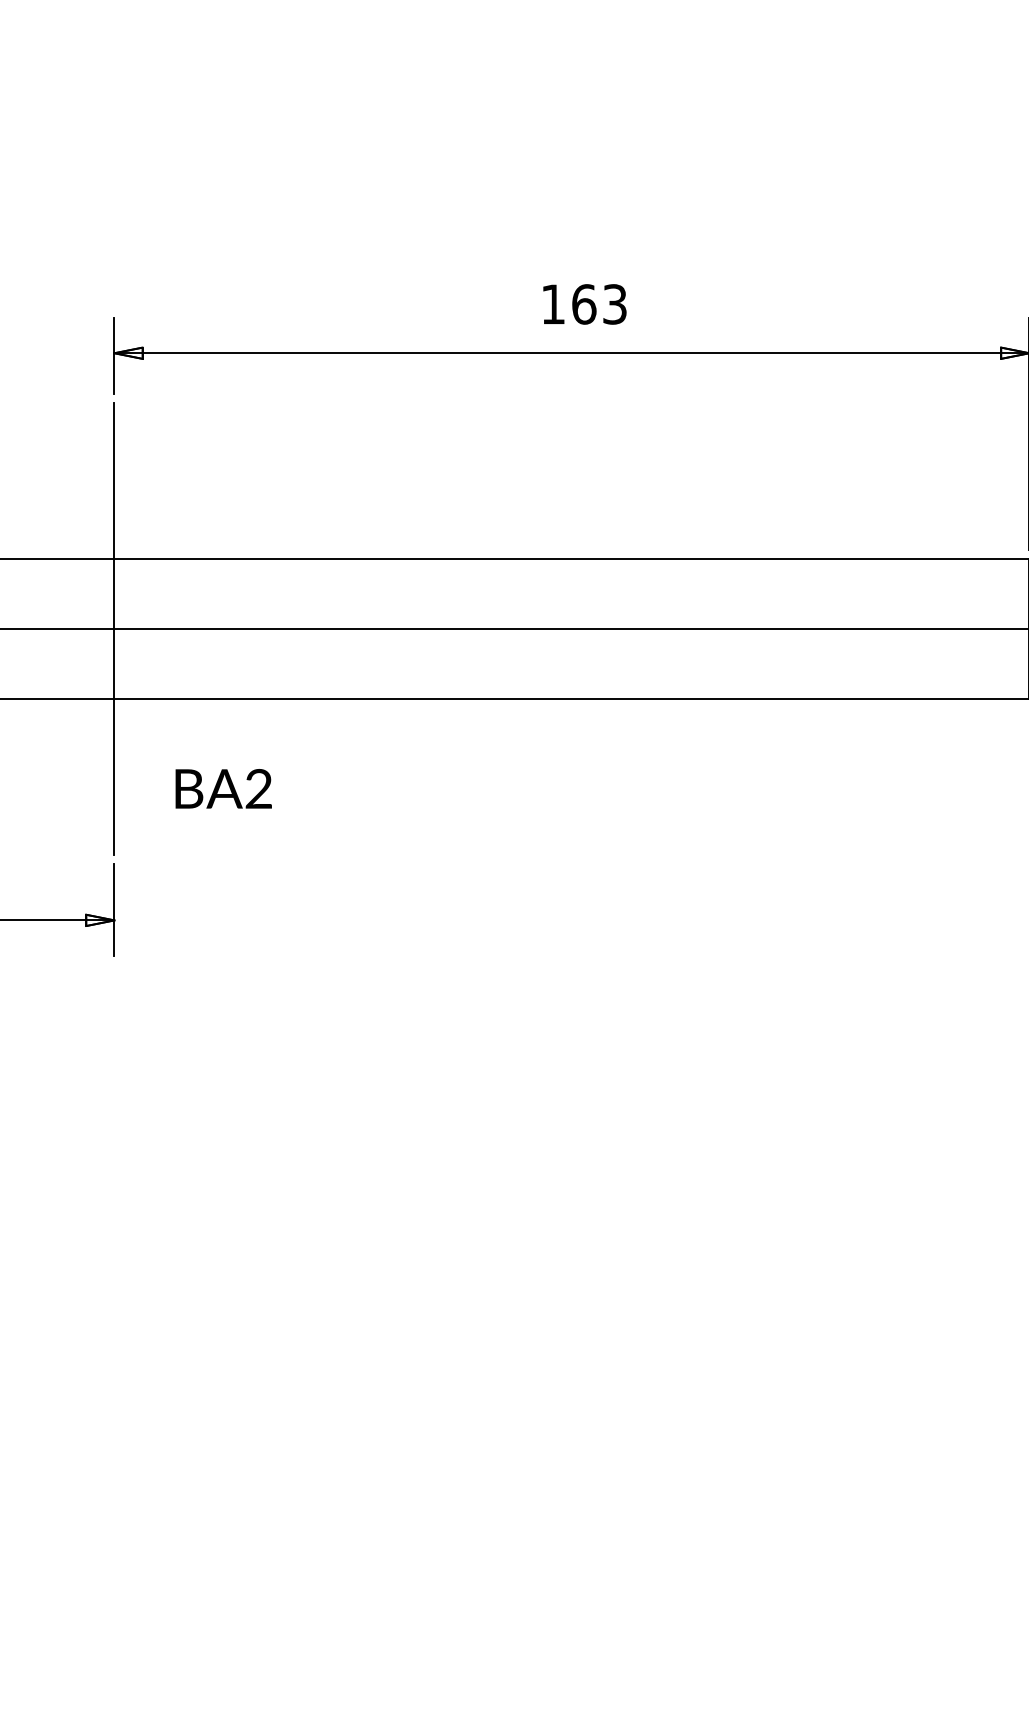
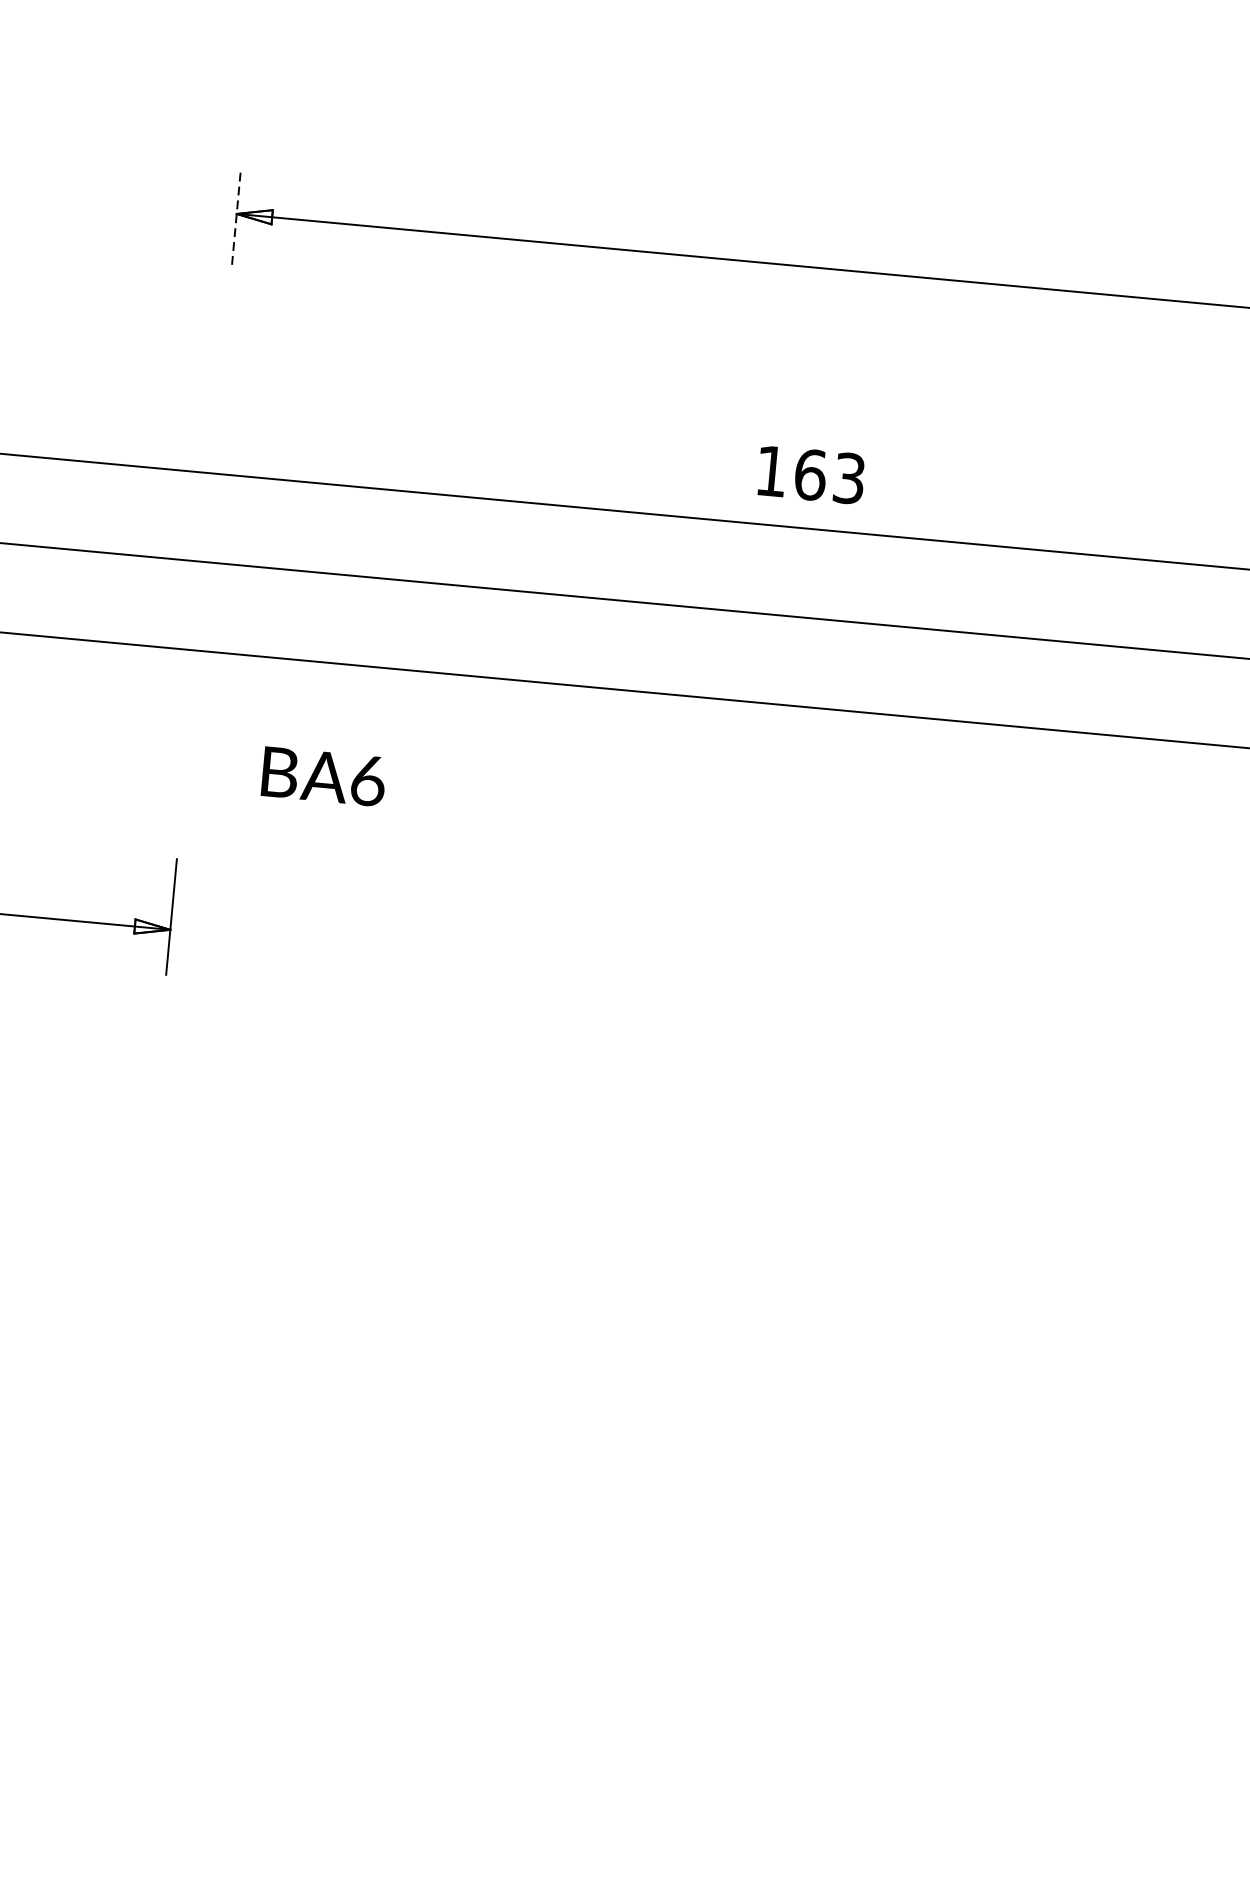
text: (584, 304) -> (810, 475), moved
line: (114, 355) -> (236, 216), solid -> dashed
line: (114, 628) -> (204, 561), removed
text: (258, 788) -> (367, 780), BA2 -> BA6

